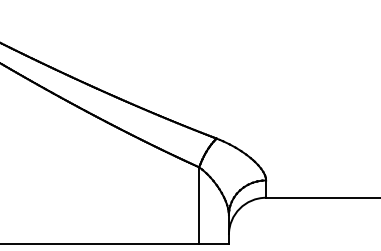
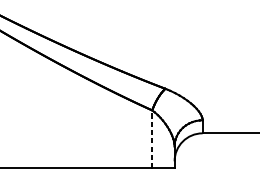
line: (199, 205) -> (152, 139), solid -> dashed

